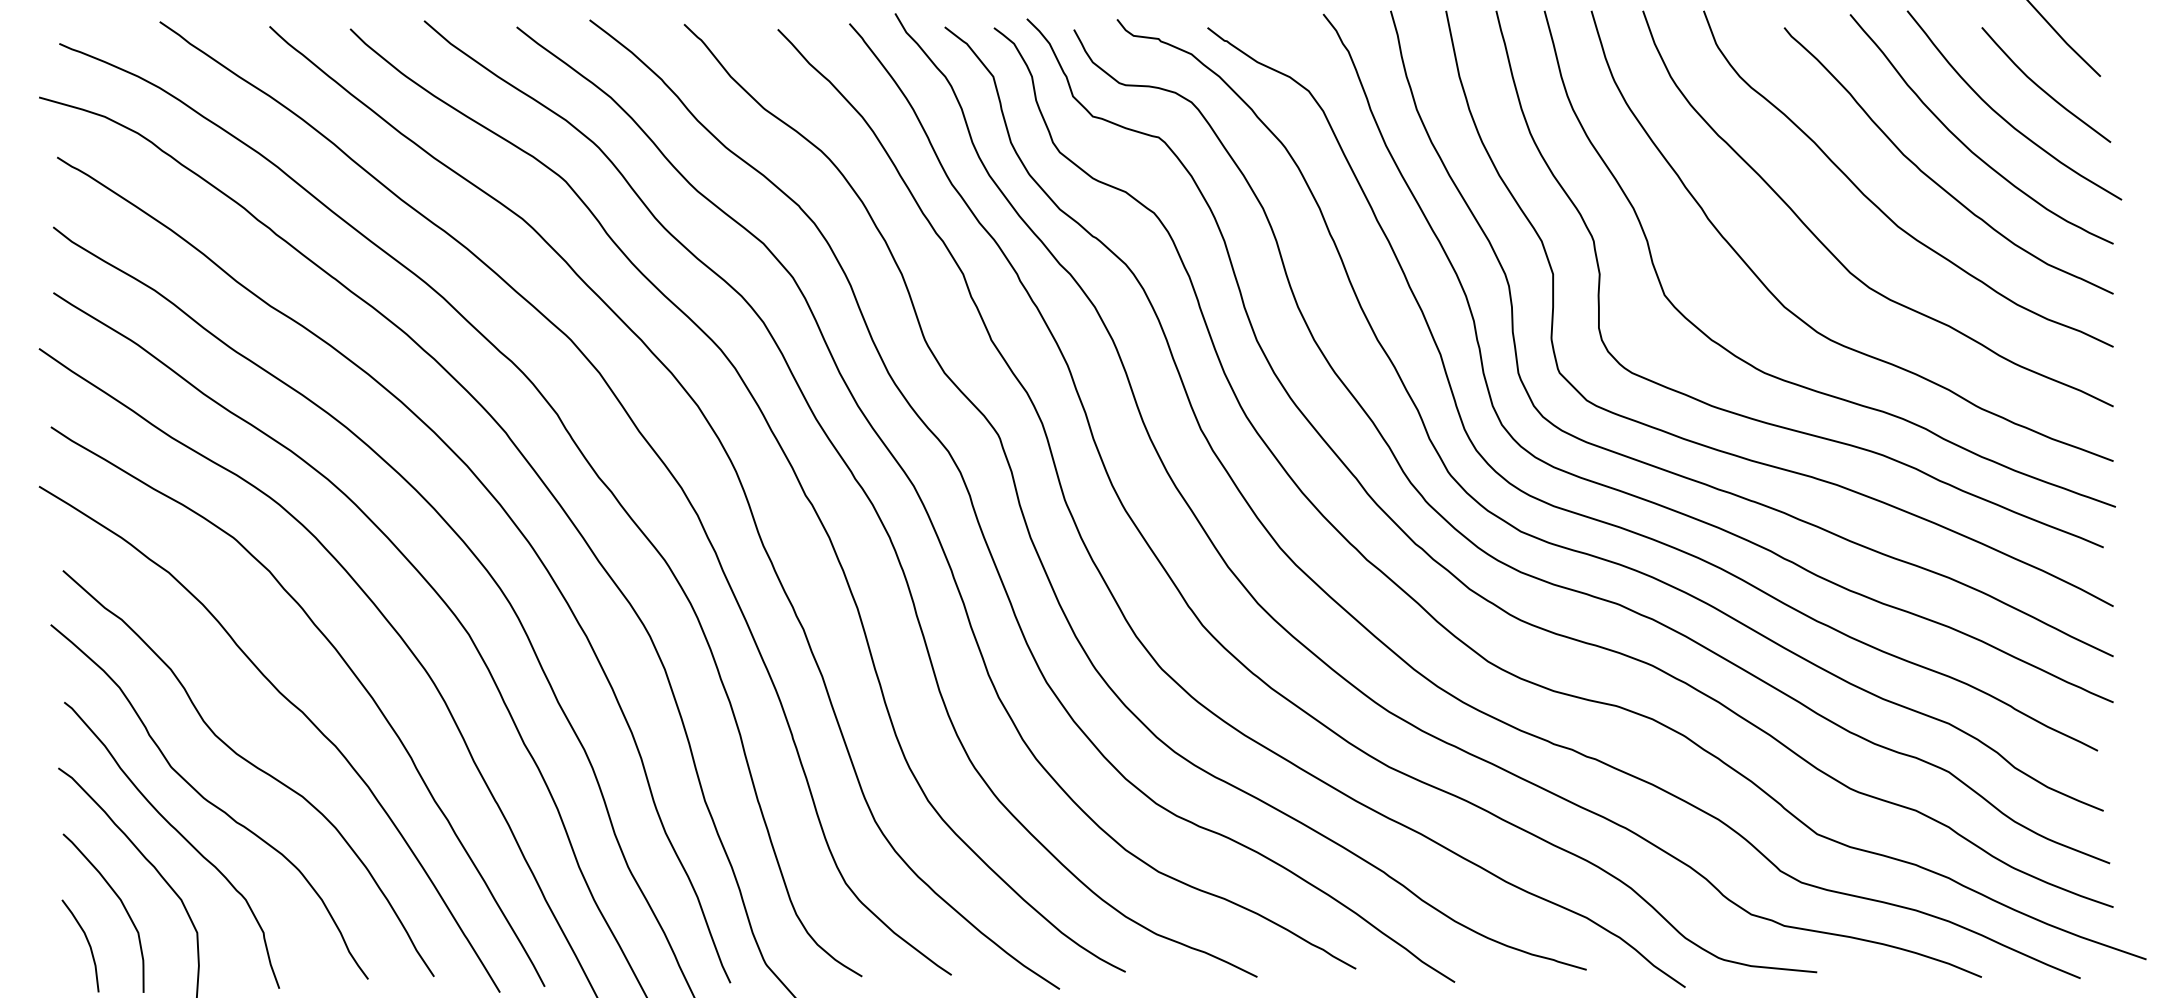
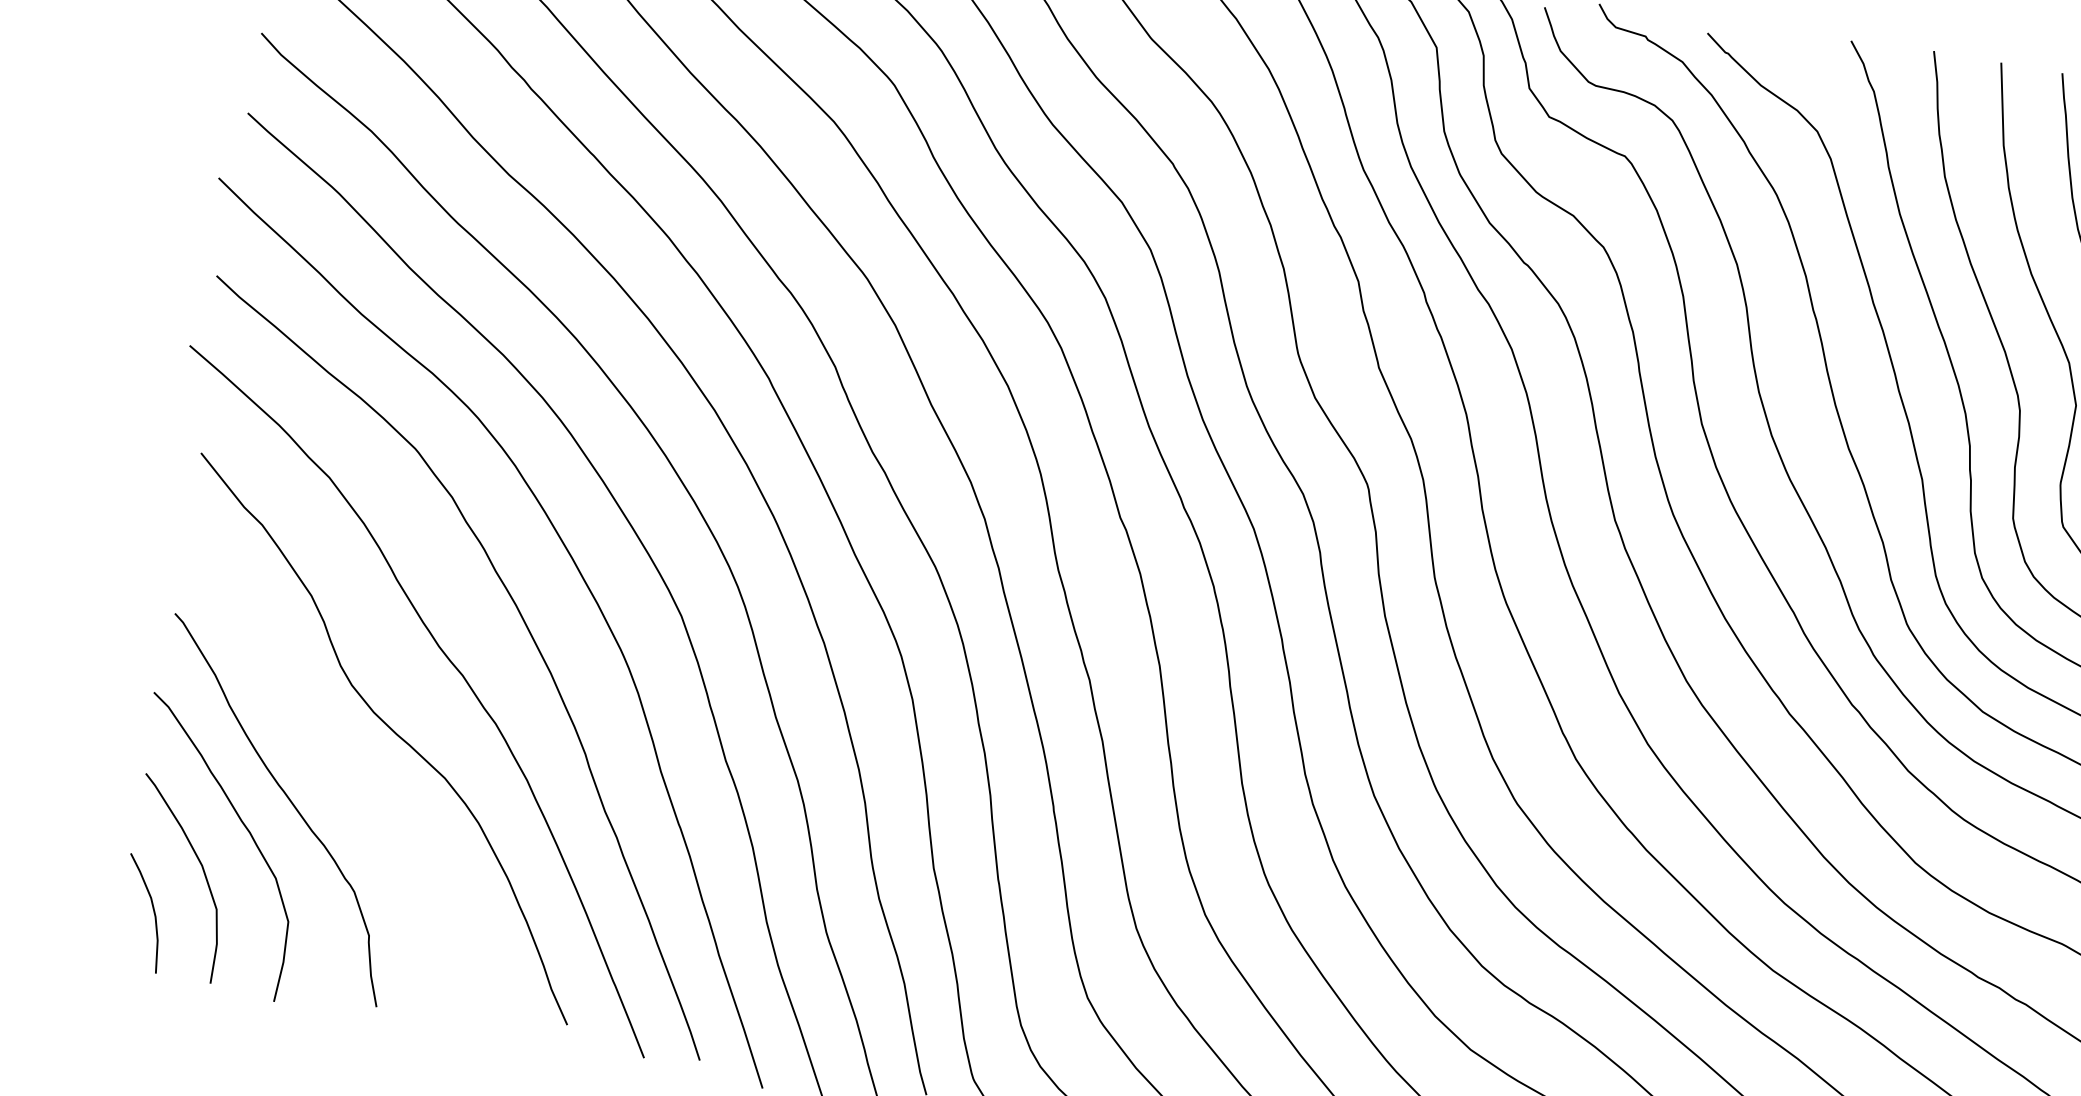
curve: (209, 801) -> (330, 764), removed

